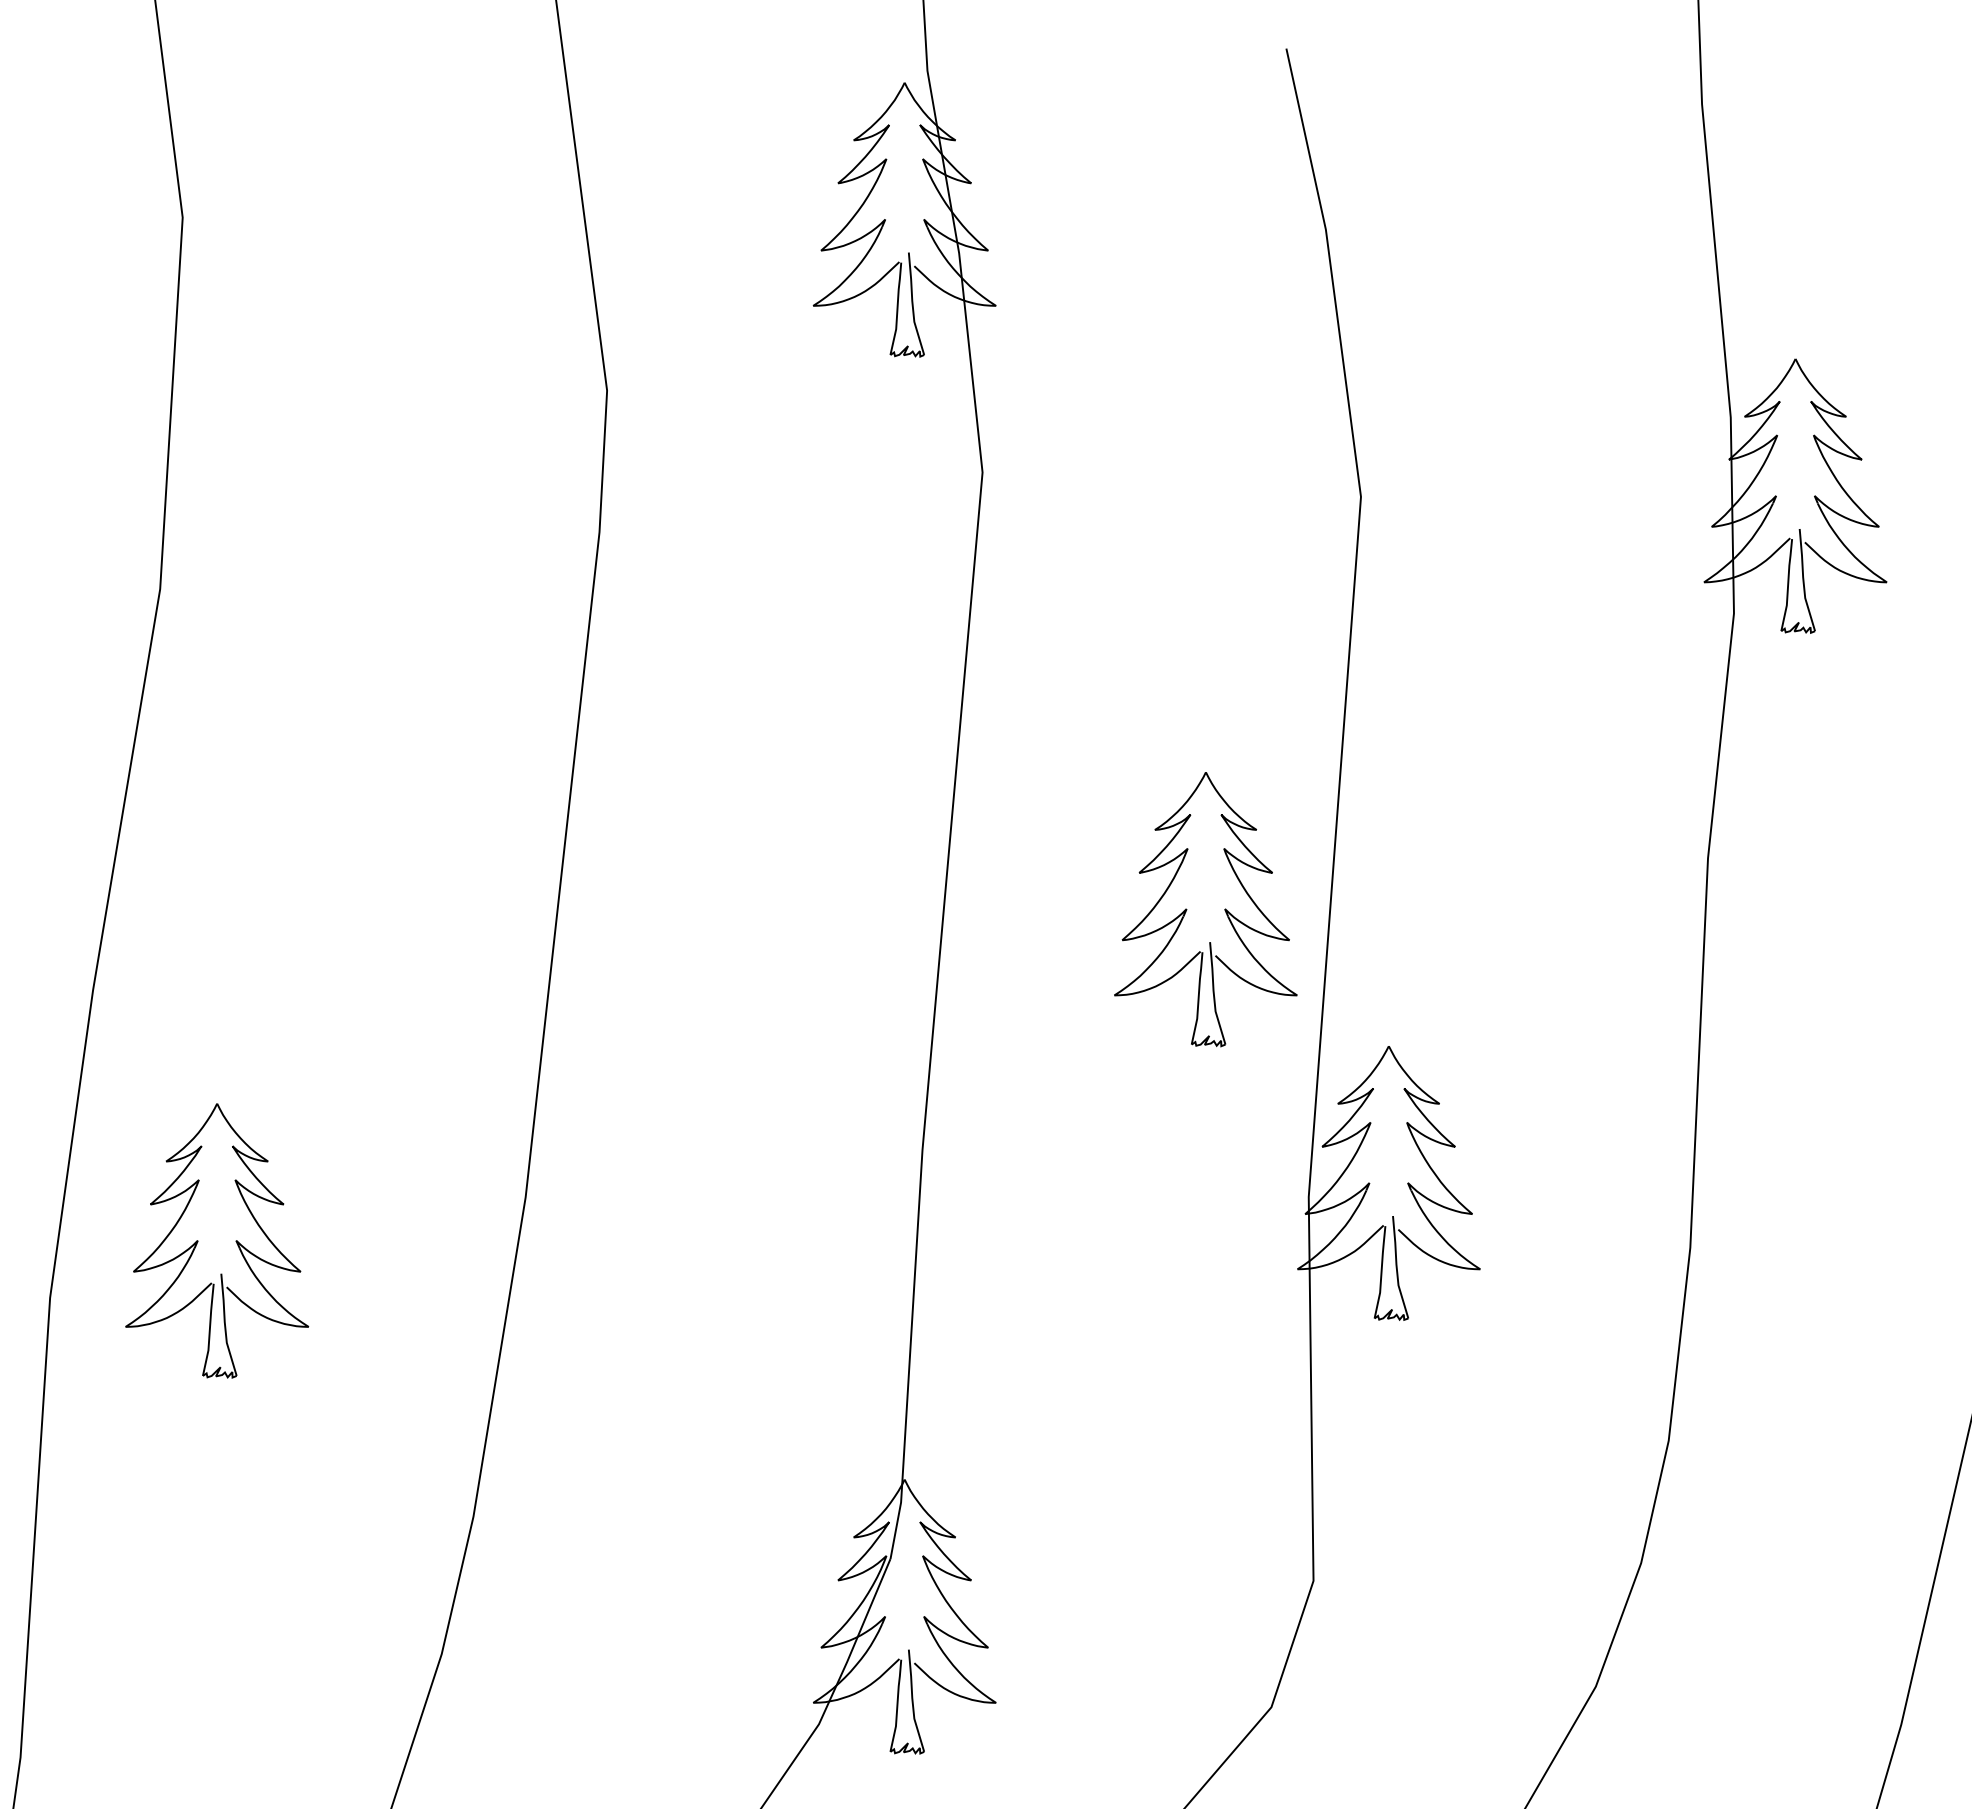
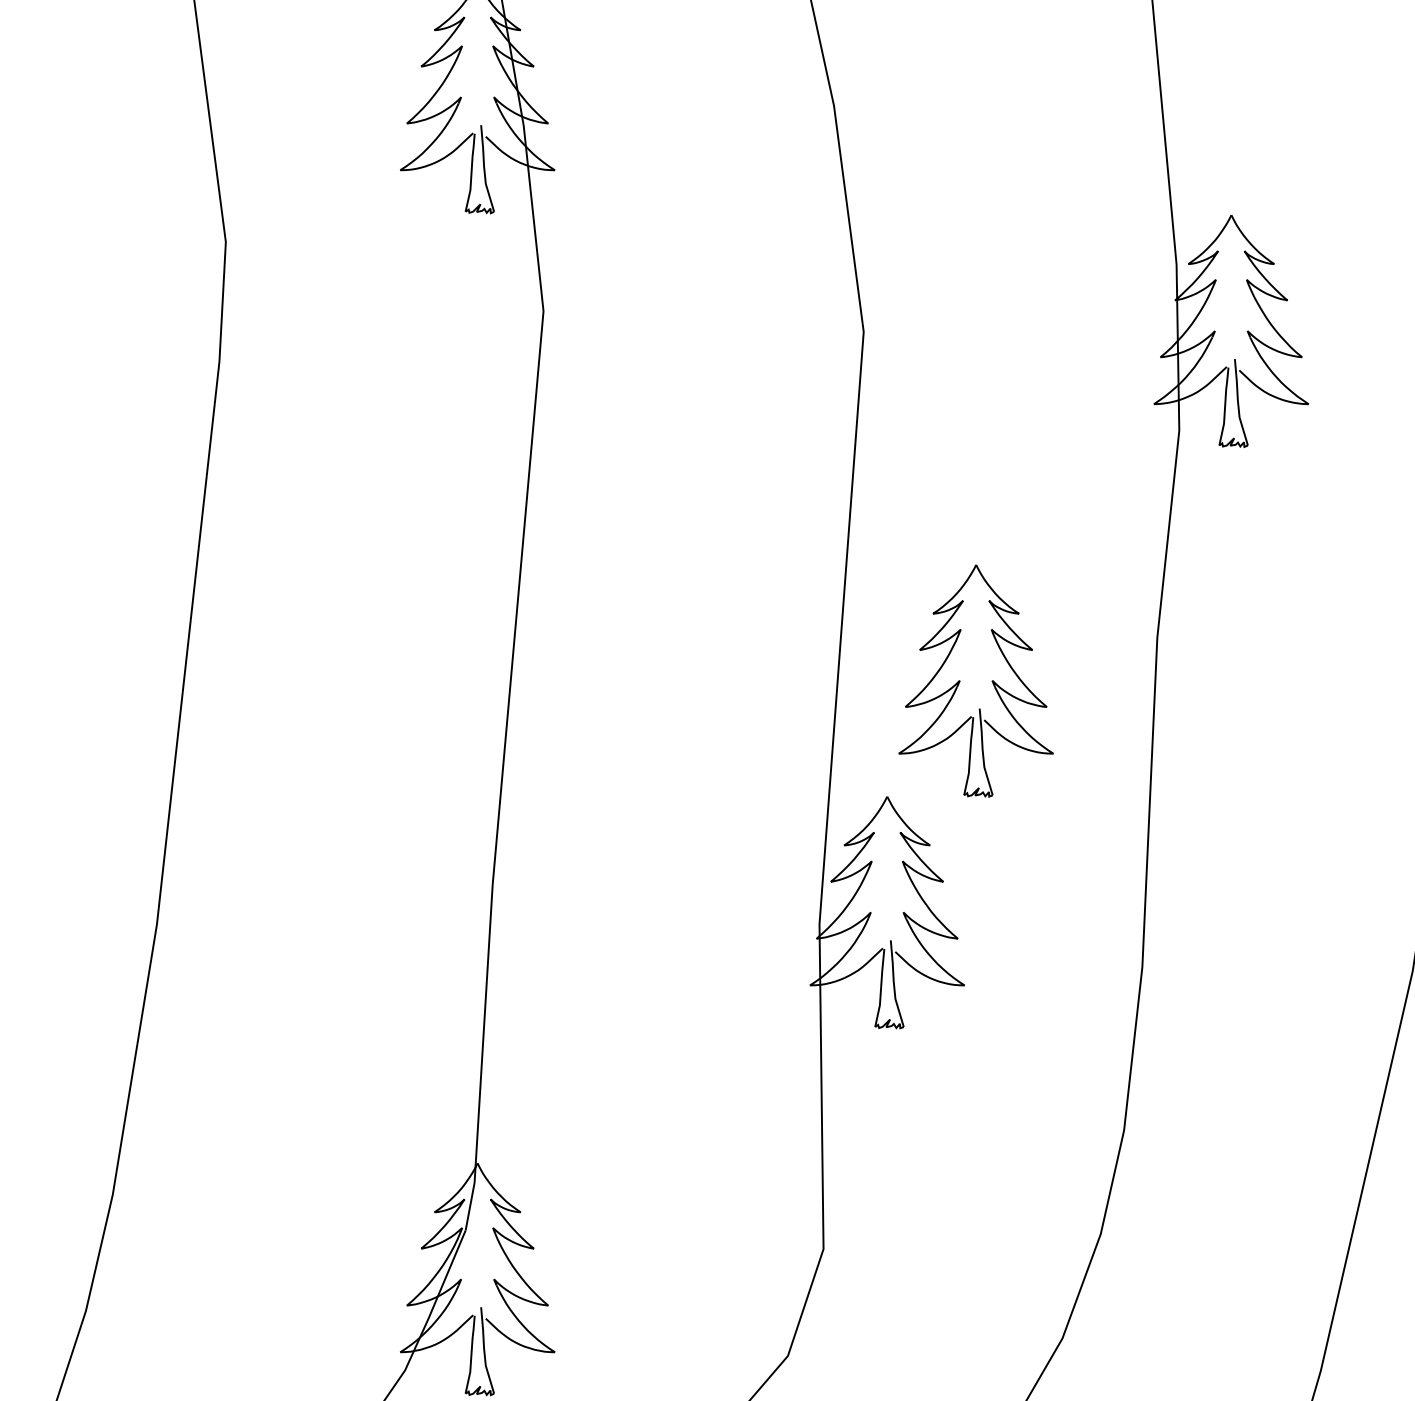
part: (1187, 909) -> (960, 681), moved

